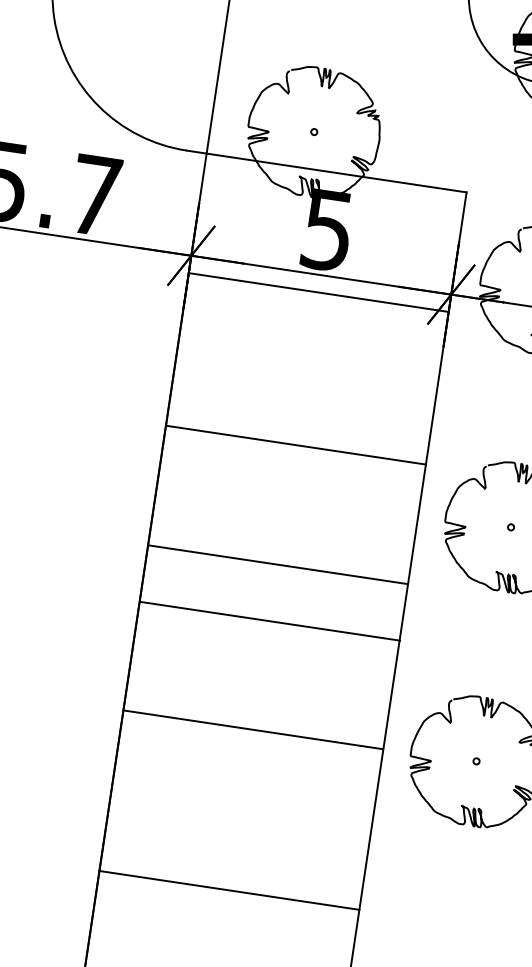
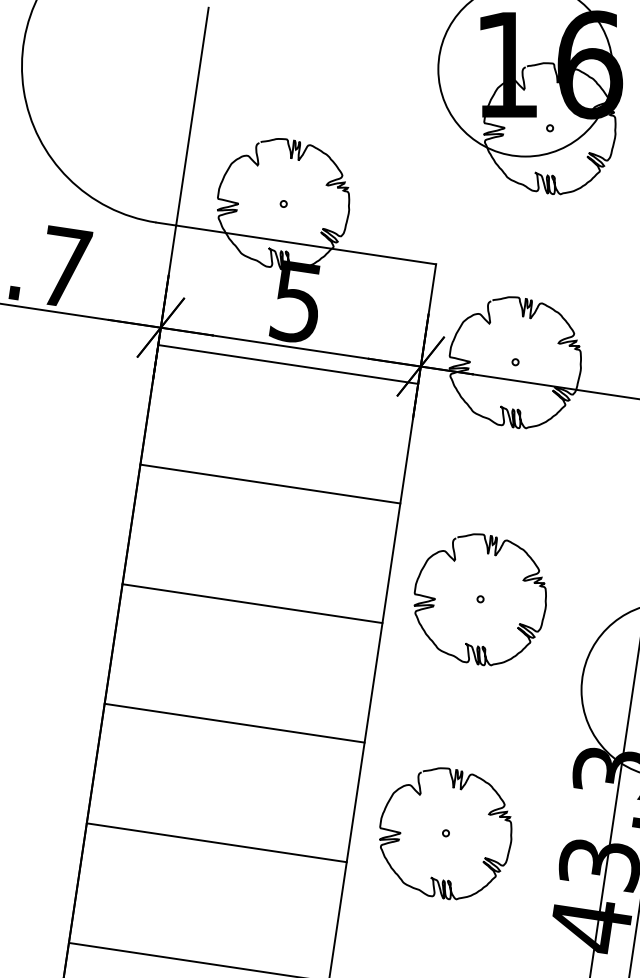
line: (296, 444) -> (270, 483), moved
line: (278, 564) -> (252, 603), moved
line: (270, 620) -> (234, 722), moved
line: (253, 729) -> (216, 842), moved

